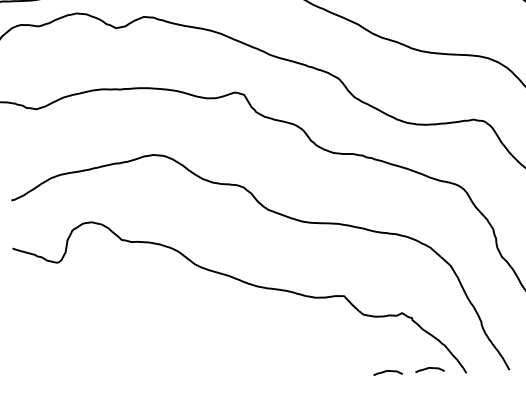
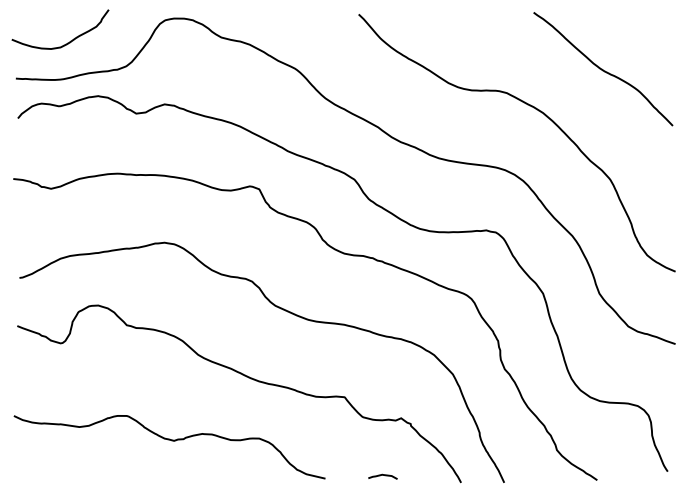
curve: (174, 352) -> (171, 441), added
curve: (429, 368) -> (424, 475), removed

